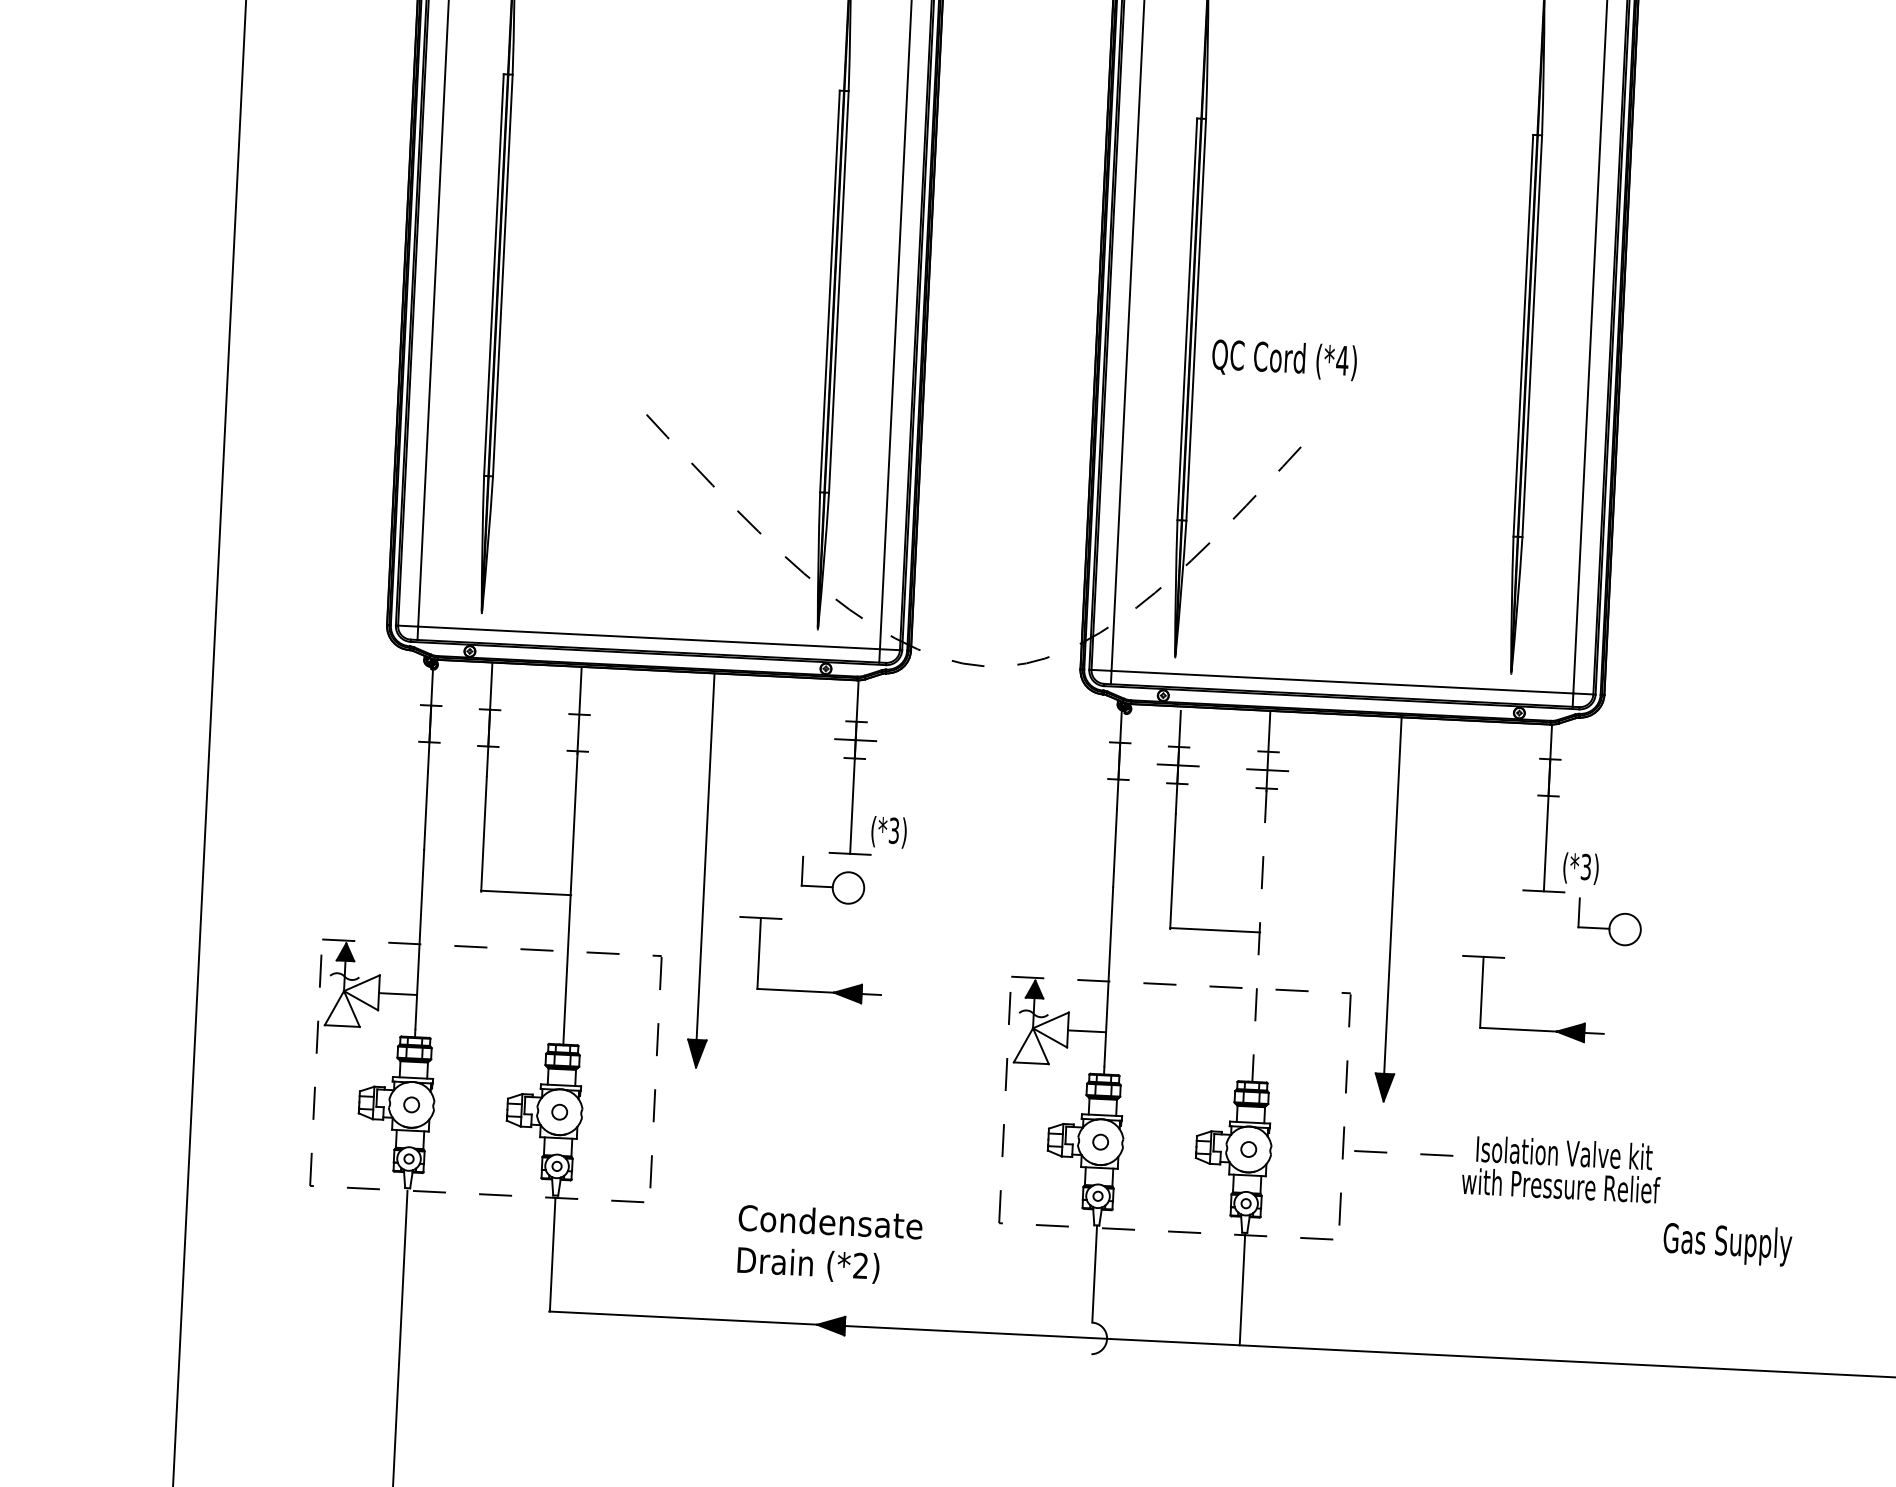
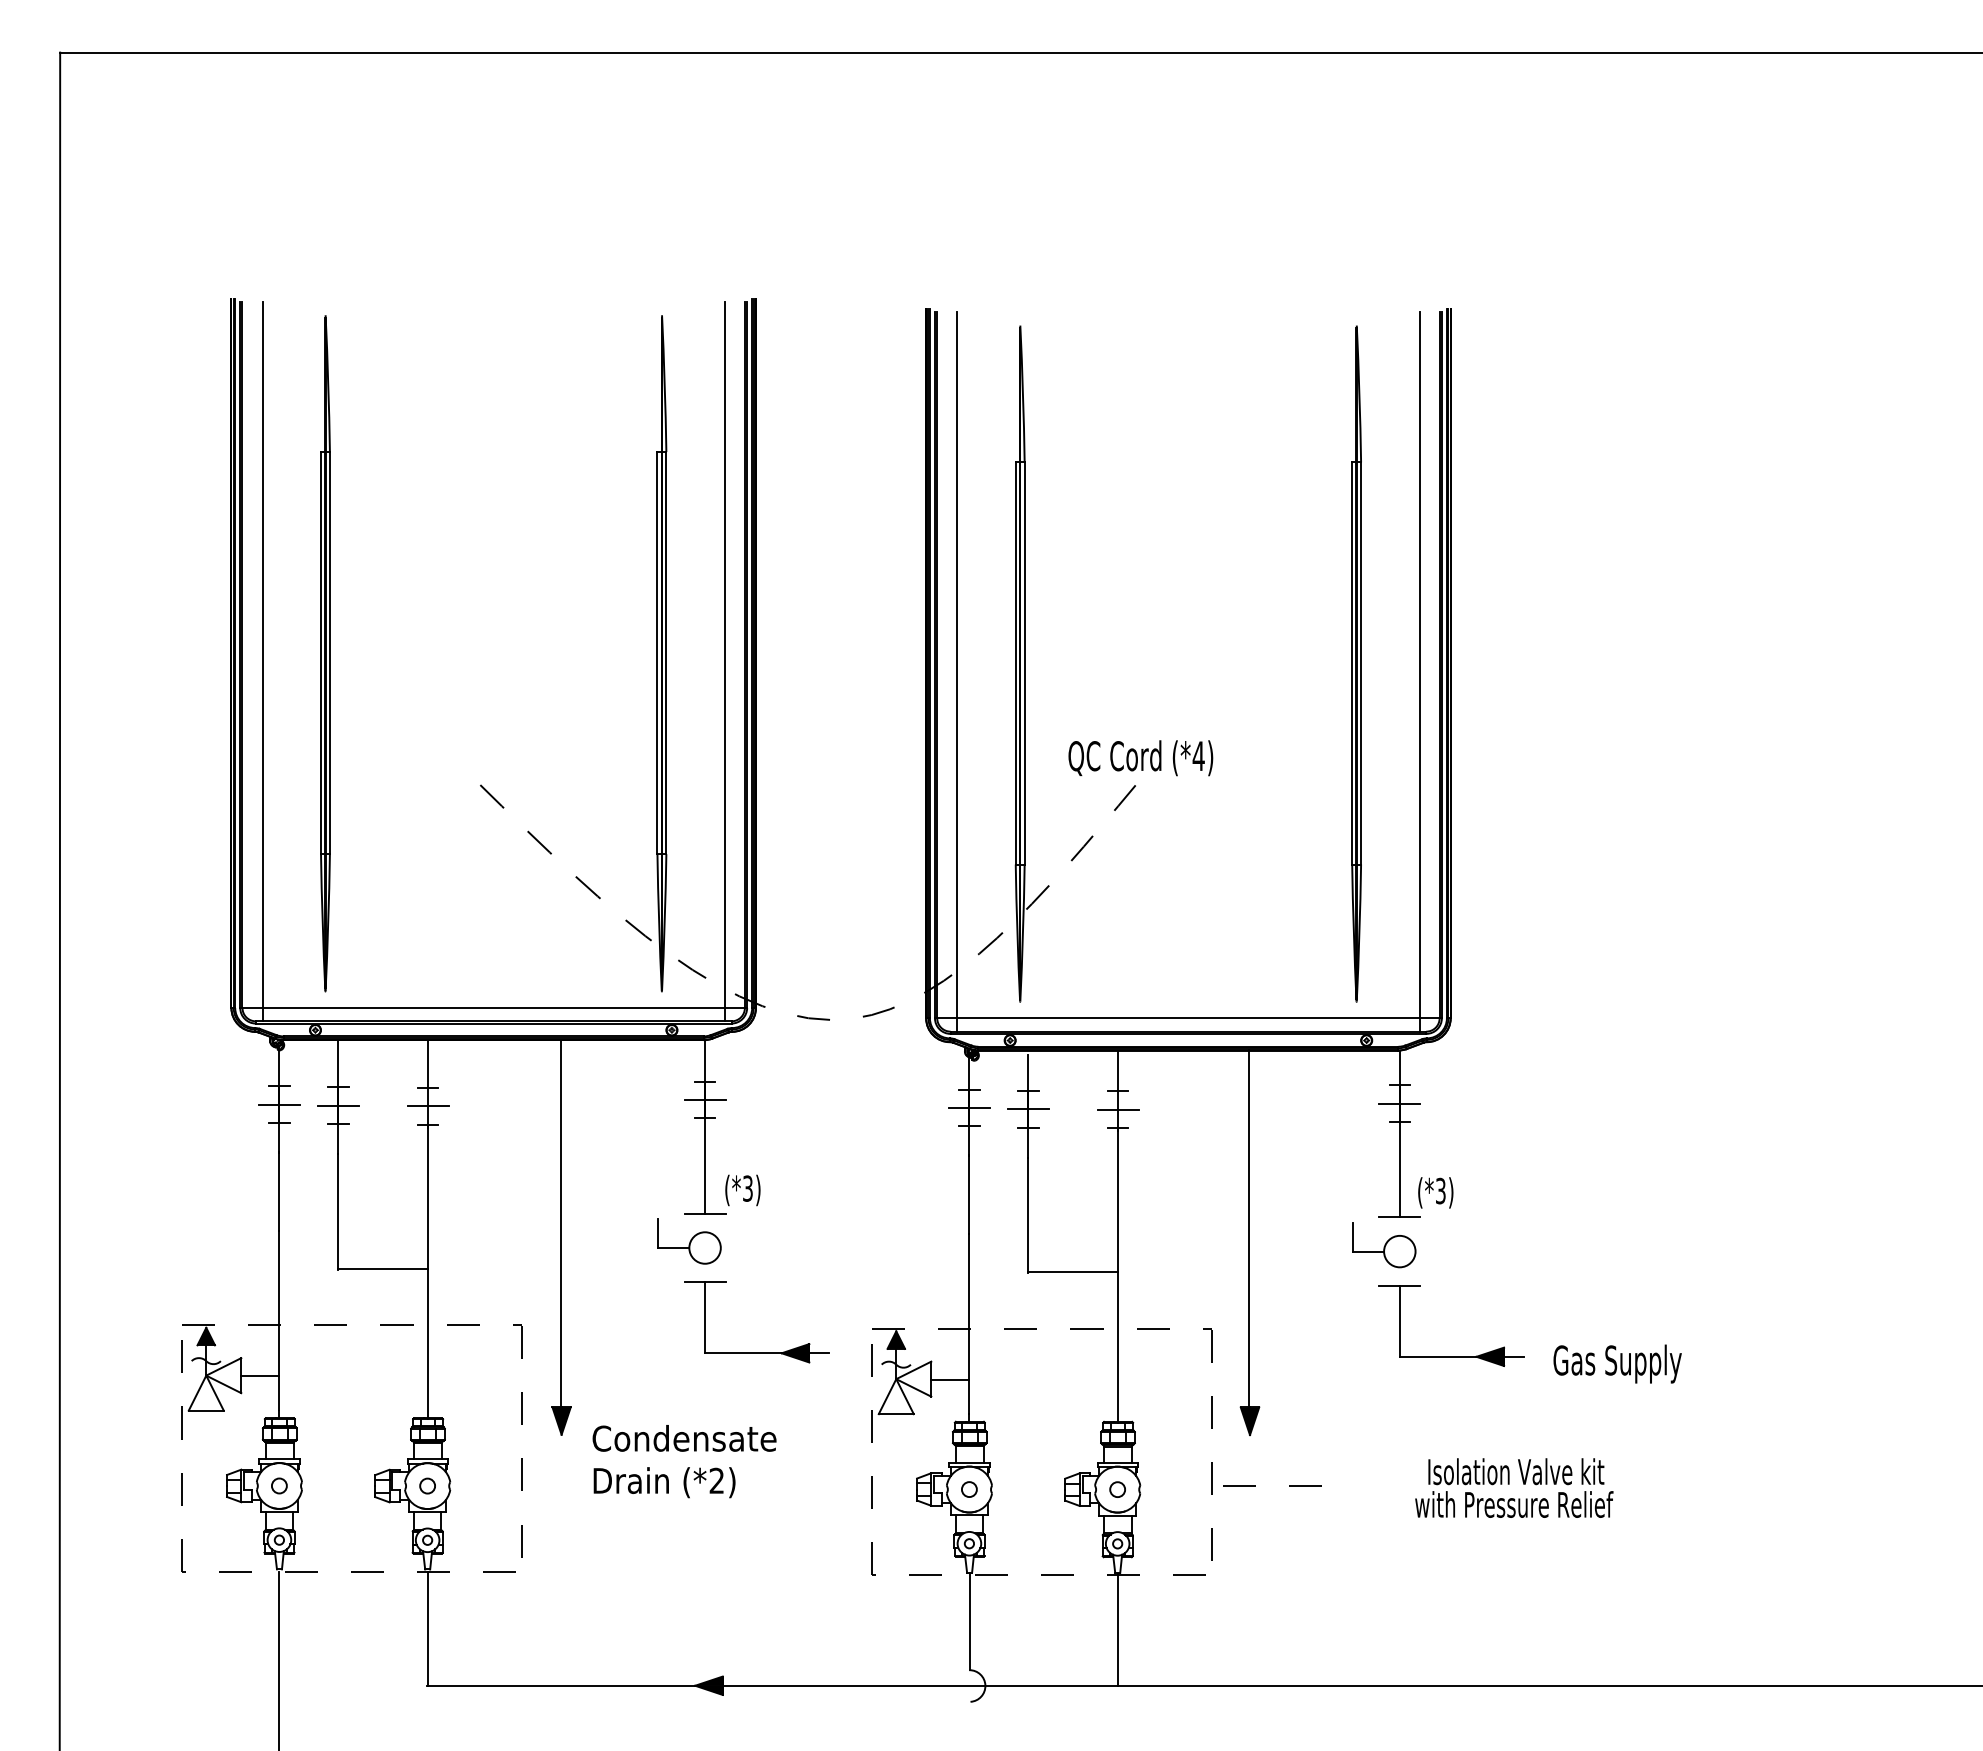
text: (1284, 360) -> (1140, 758), moved
line: (429, 723) -> (278, 1104), added
line: (488, 727) -> (337, 1105), added
line: (578, 733) -> (427, 1106), added
line: (1118, 761) -> (968, 1108), added
line: (1549, 777) -> (1399, 1103), added
part: (1610, 922) -> (1384, 1245), moved
line: (1258, 936) -> (1117, 1276), dashed -> solid
part: (808, 990) -> (756, 1352), moved
part: (1531, 1030) -> (1451, 1356), moved
part: (1562, 1168) -> (1514, 1487), moved
text: (1727, 1243) -> (1617, 1363), moved
text: (829, 1244) -> (684, 1461), moved

